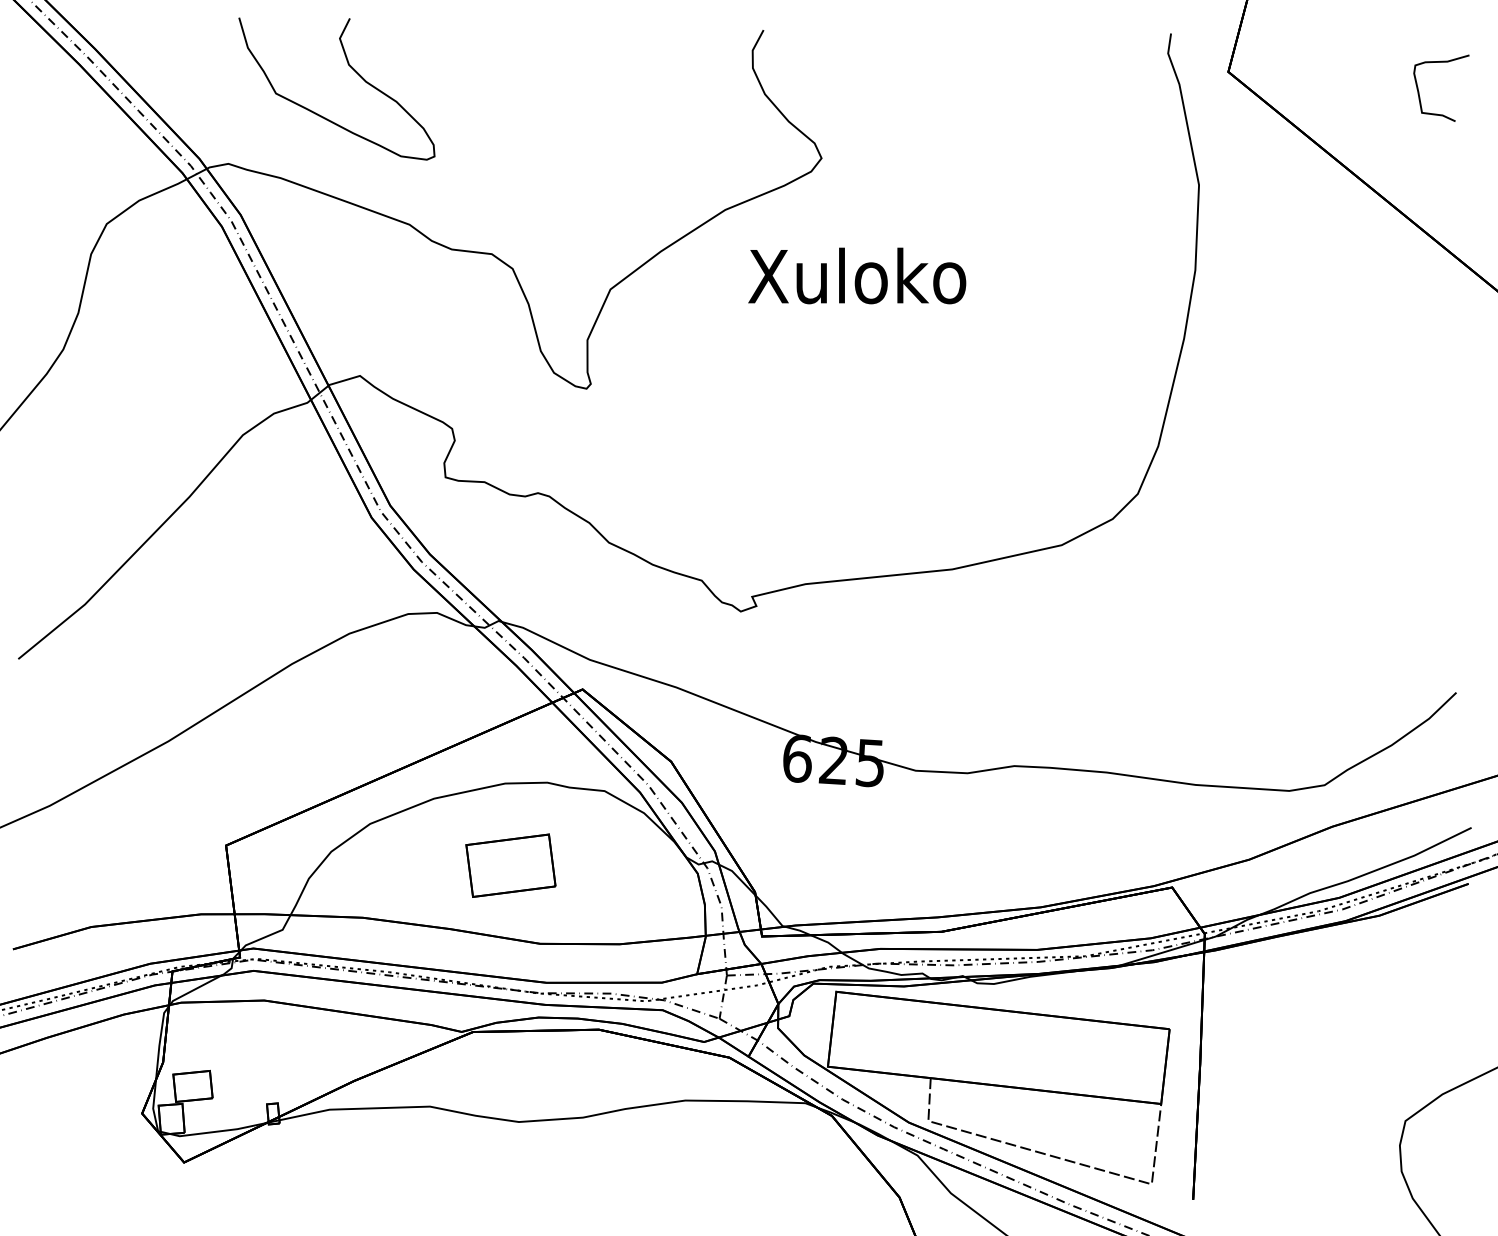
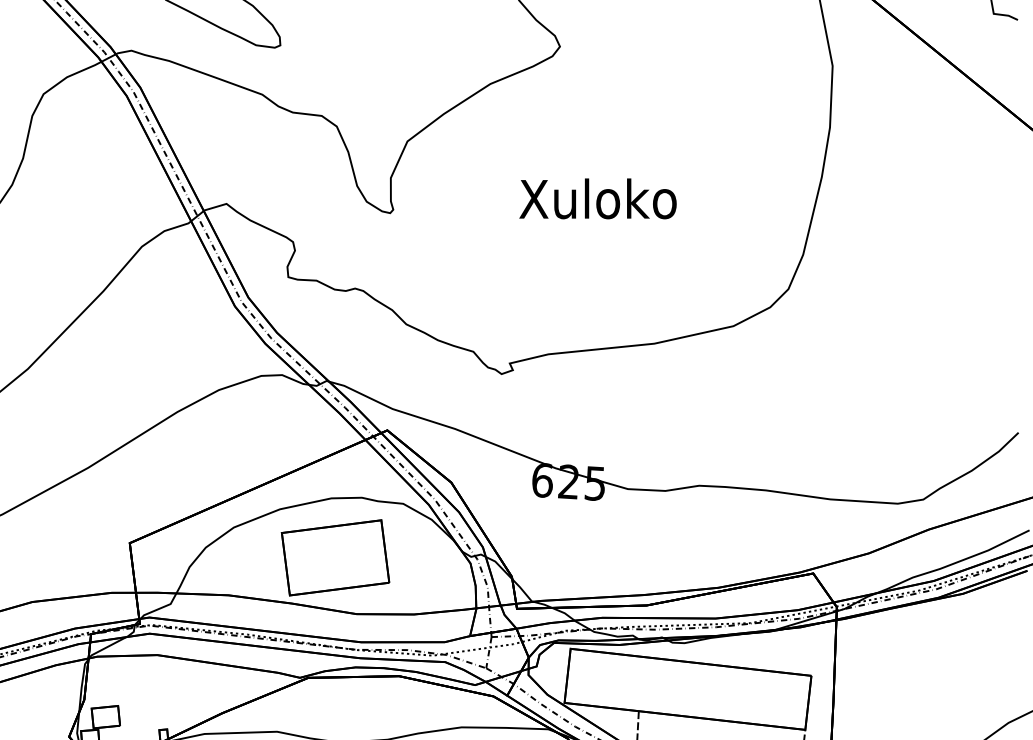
text: (857, 275) -> (598, 198), moved
part: (510, 865) -> (335, 557), size x1.67

